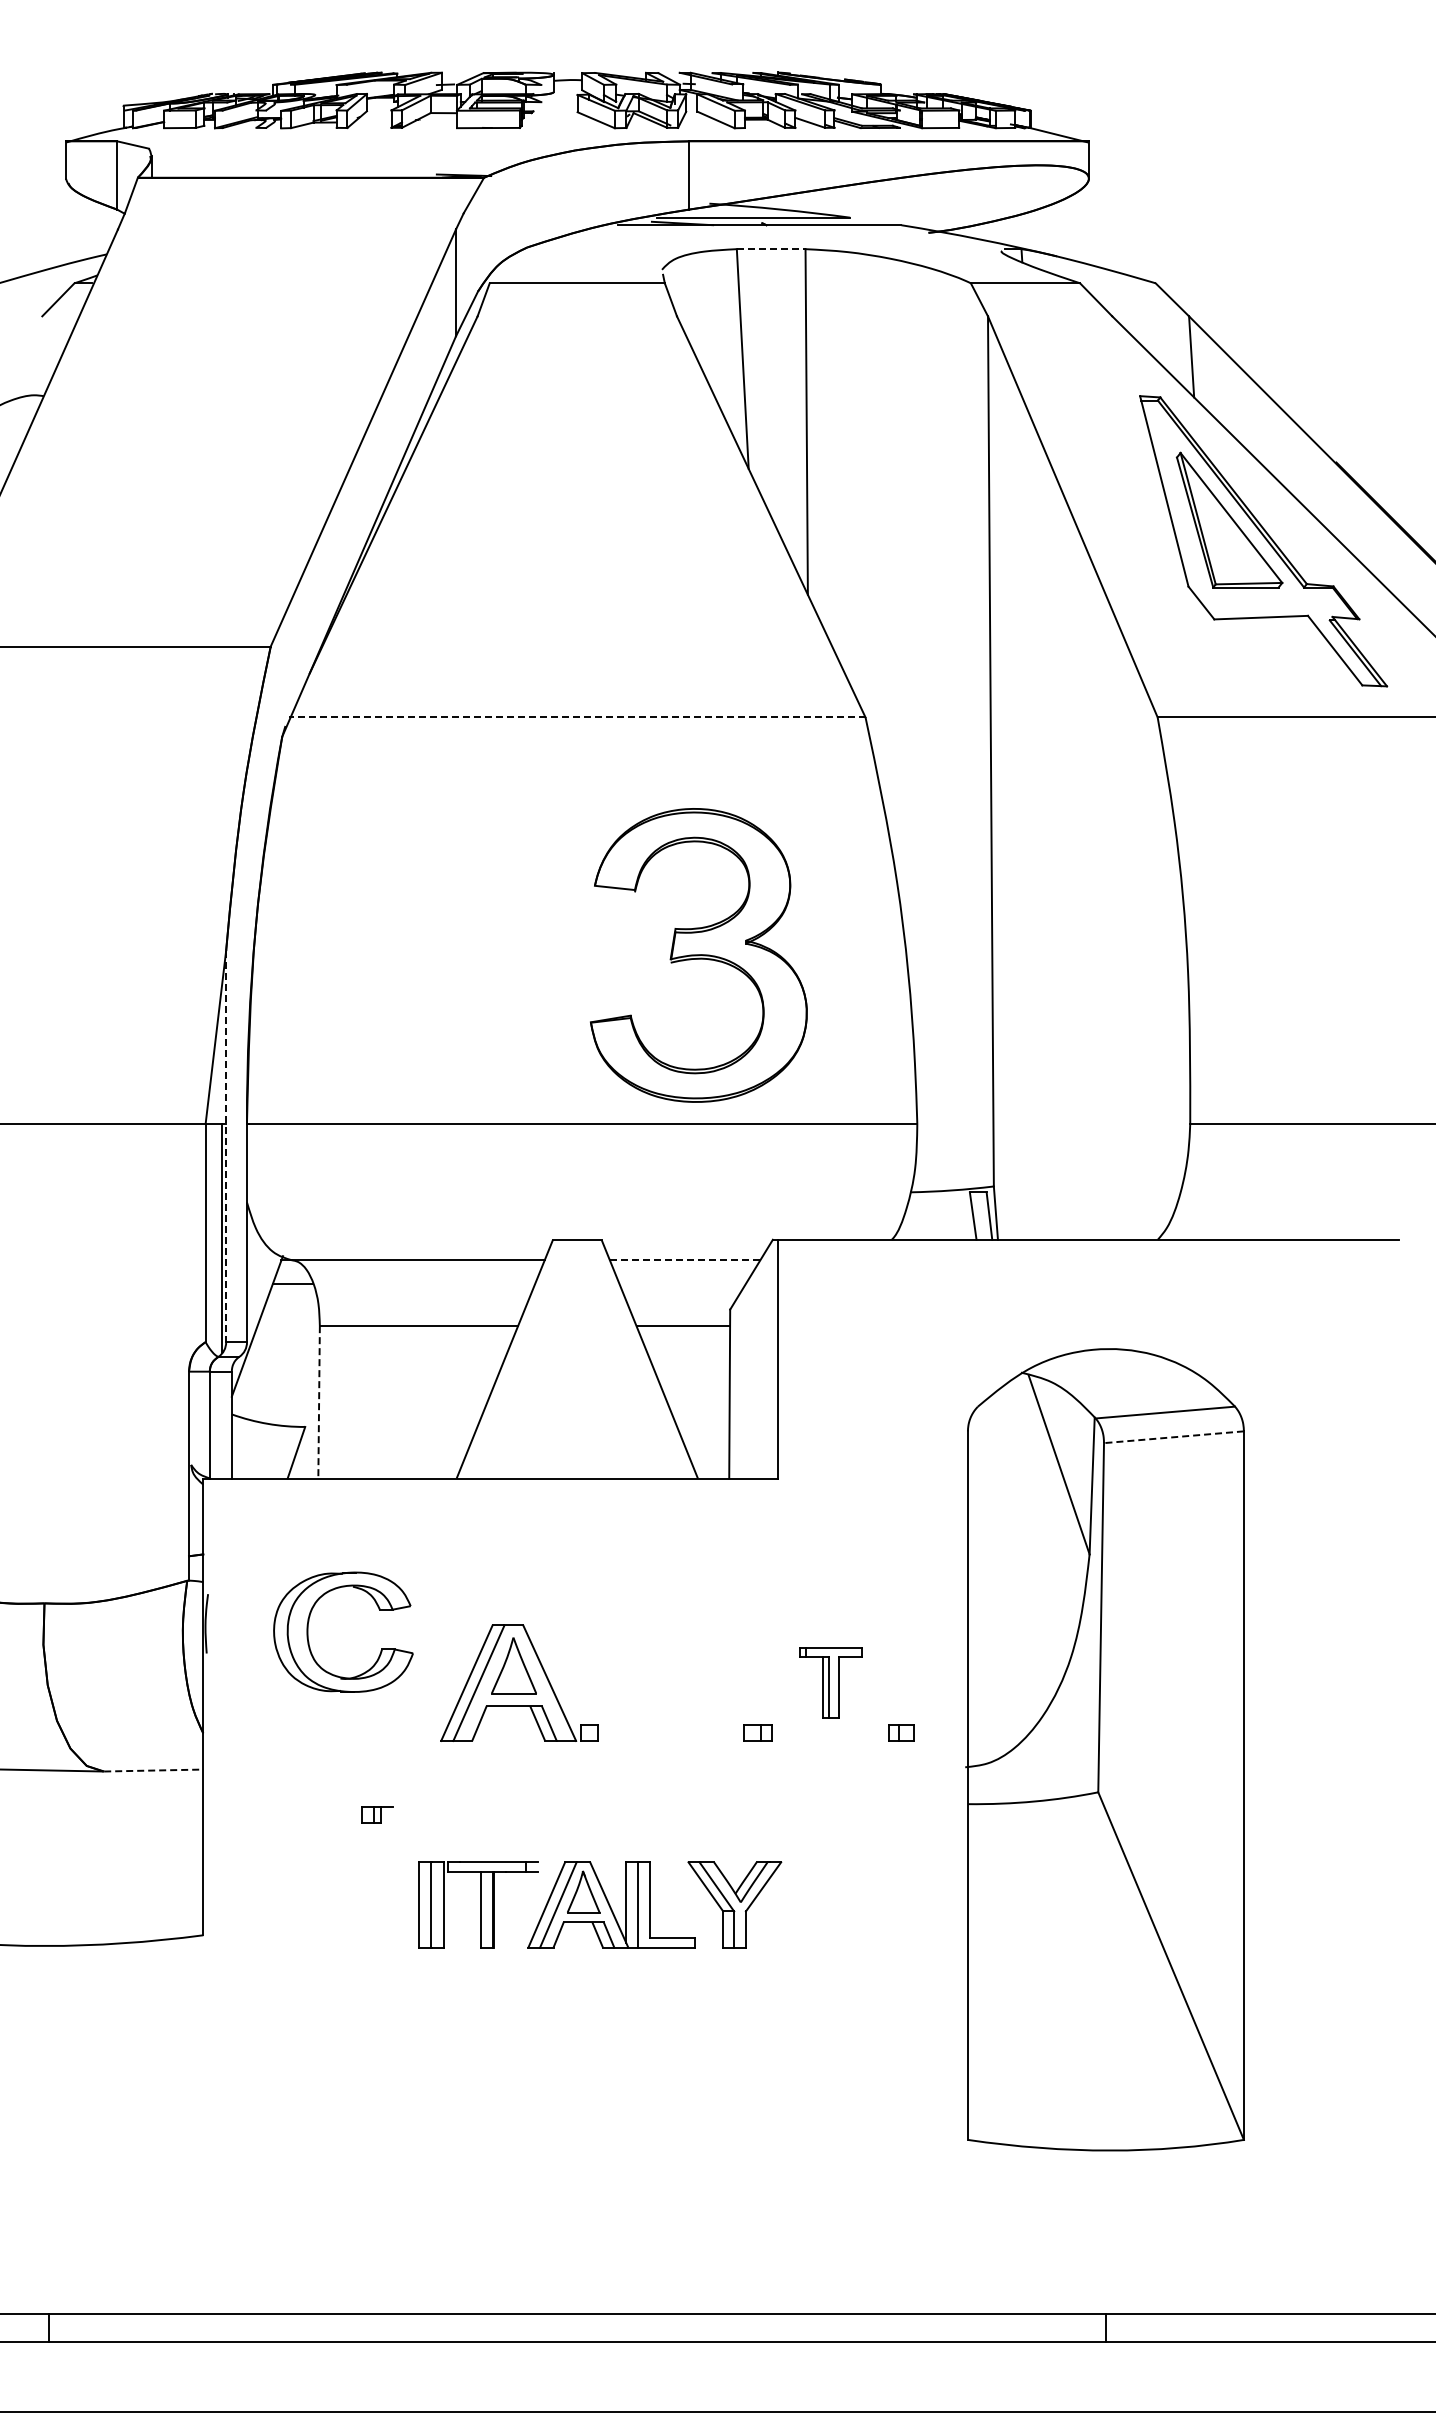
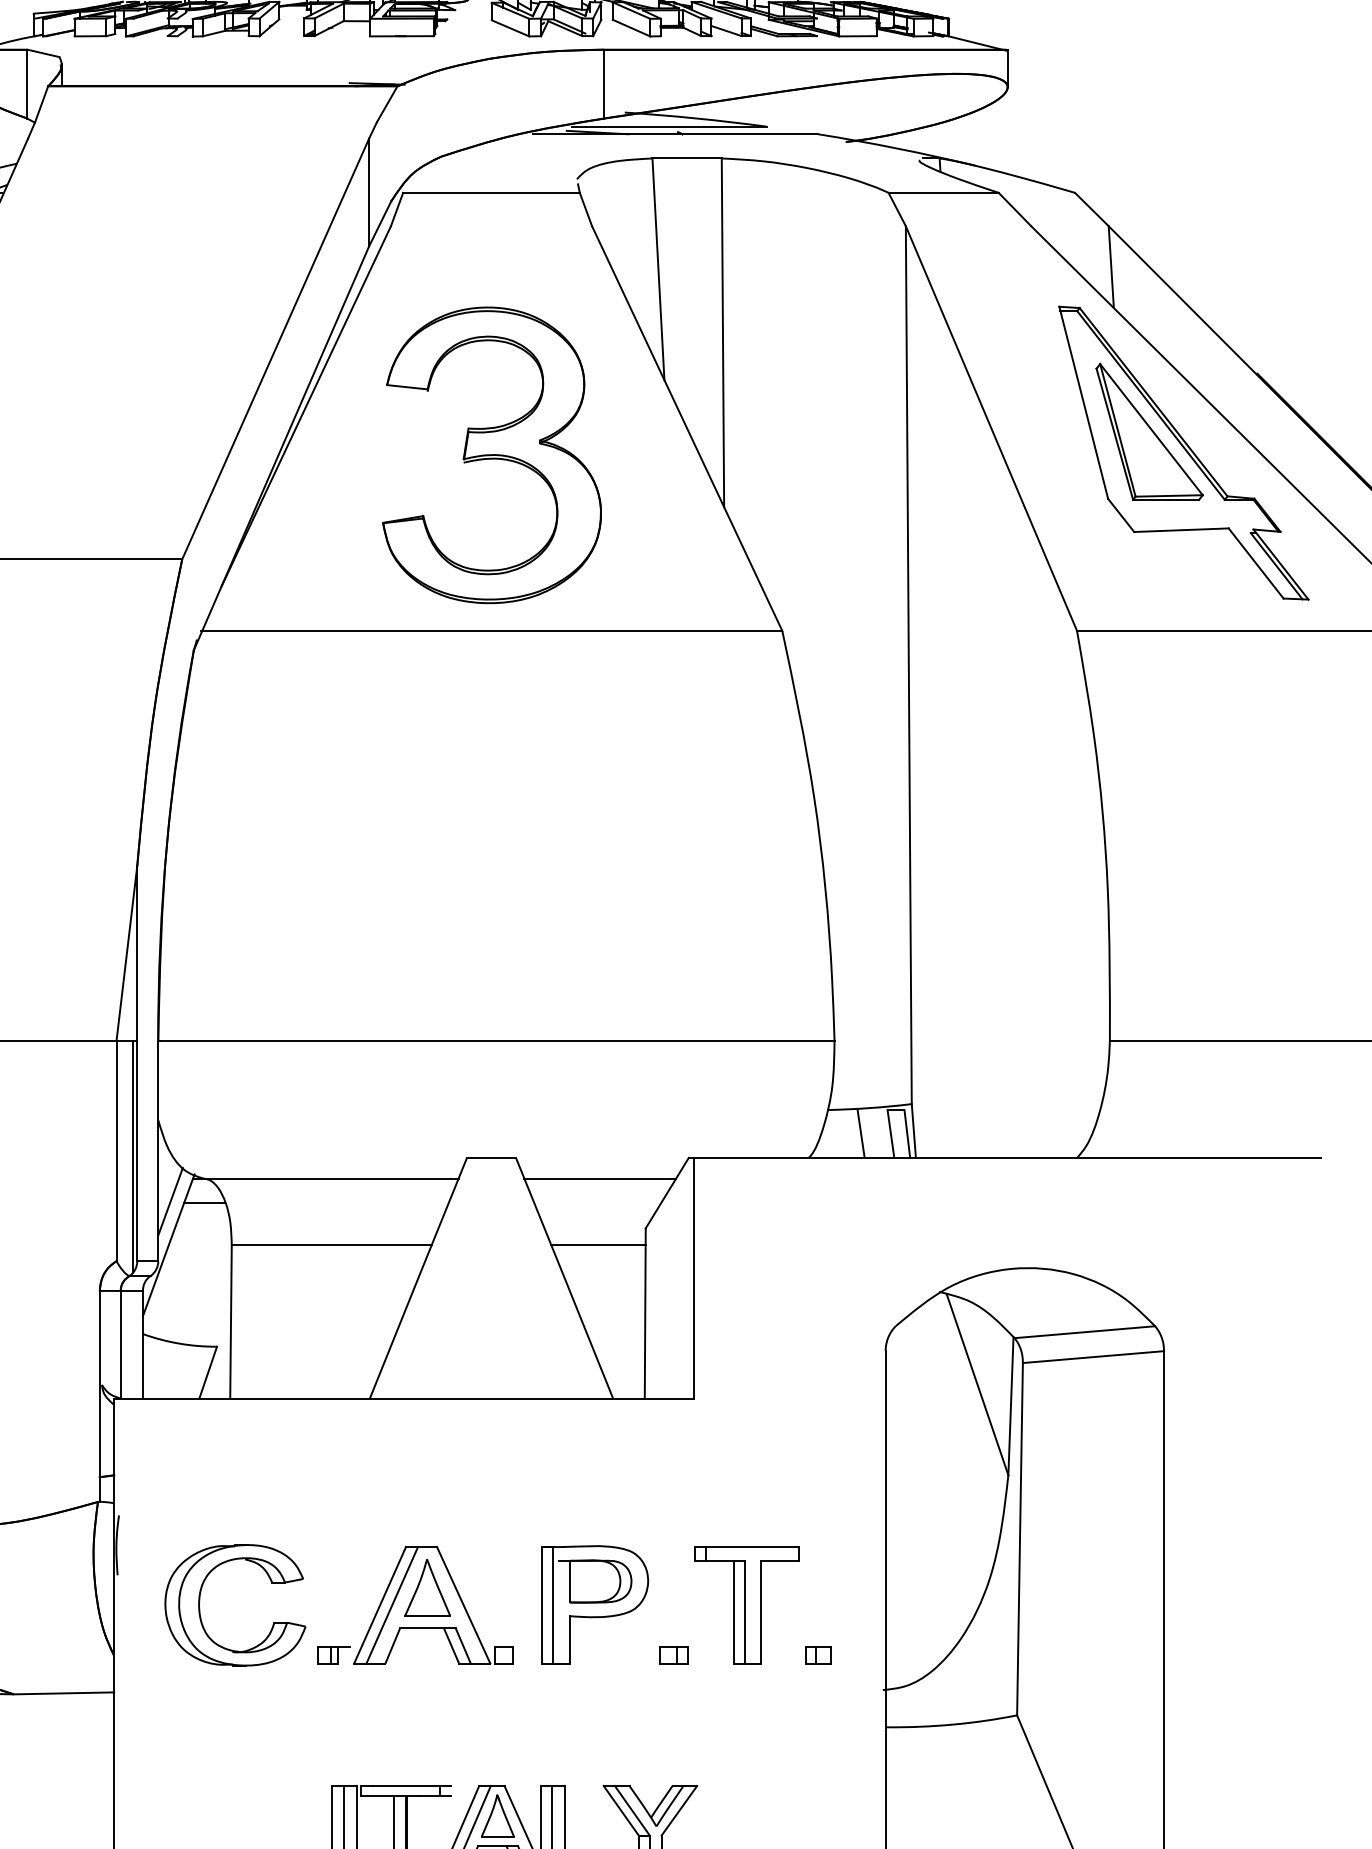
line: (771, 249) -> (687, 158), dashed -> solid
line: (576, 717) -> (490, 630), dashed -> solid
part: (698, 955) -> (491, 455), moved
line: (226, 1146) -> (137, 1063), dashed -> solid
line: (943, 1215) -> (860, 1133), added
line: (685, 1260) -> (600, 1178), dashed -> solid
line: (258, 1282) -> (169, 1200), added
line: (319, 1402) -> (231, 1322), dashed -> solid
line: (1173, 1437) -> (1093, 1357), dashed -> solid
part: (308, 1631) -> (200, 1604), moved
part: (679, 1682) -> (594, 1604), added
part: (830, 1682) -> (746, 1604), size x1.67
line: (153, 1770) -> (63, 1693), dashed -> solid
part: (377, 1814) -> (334, 1654), moved

